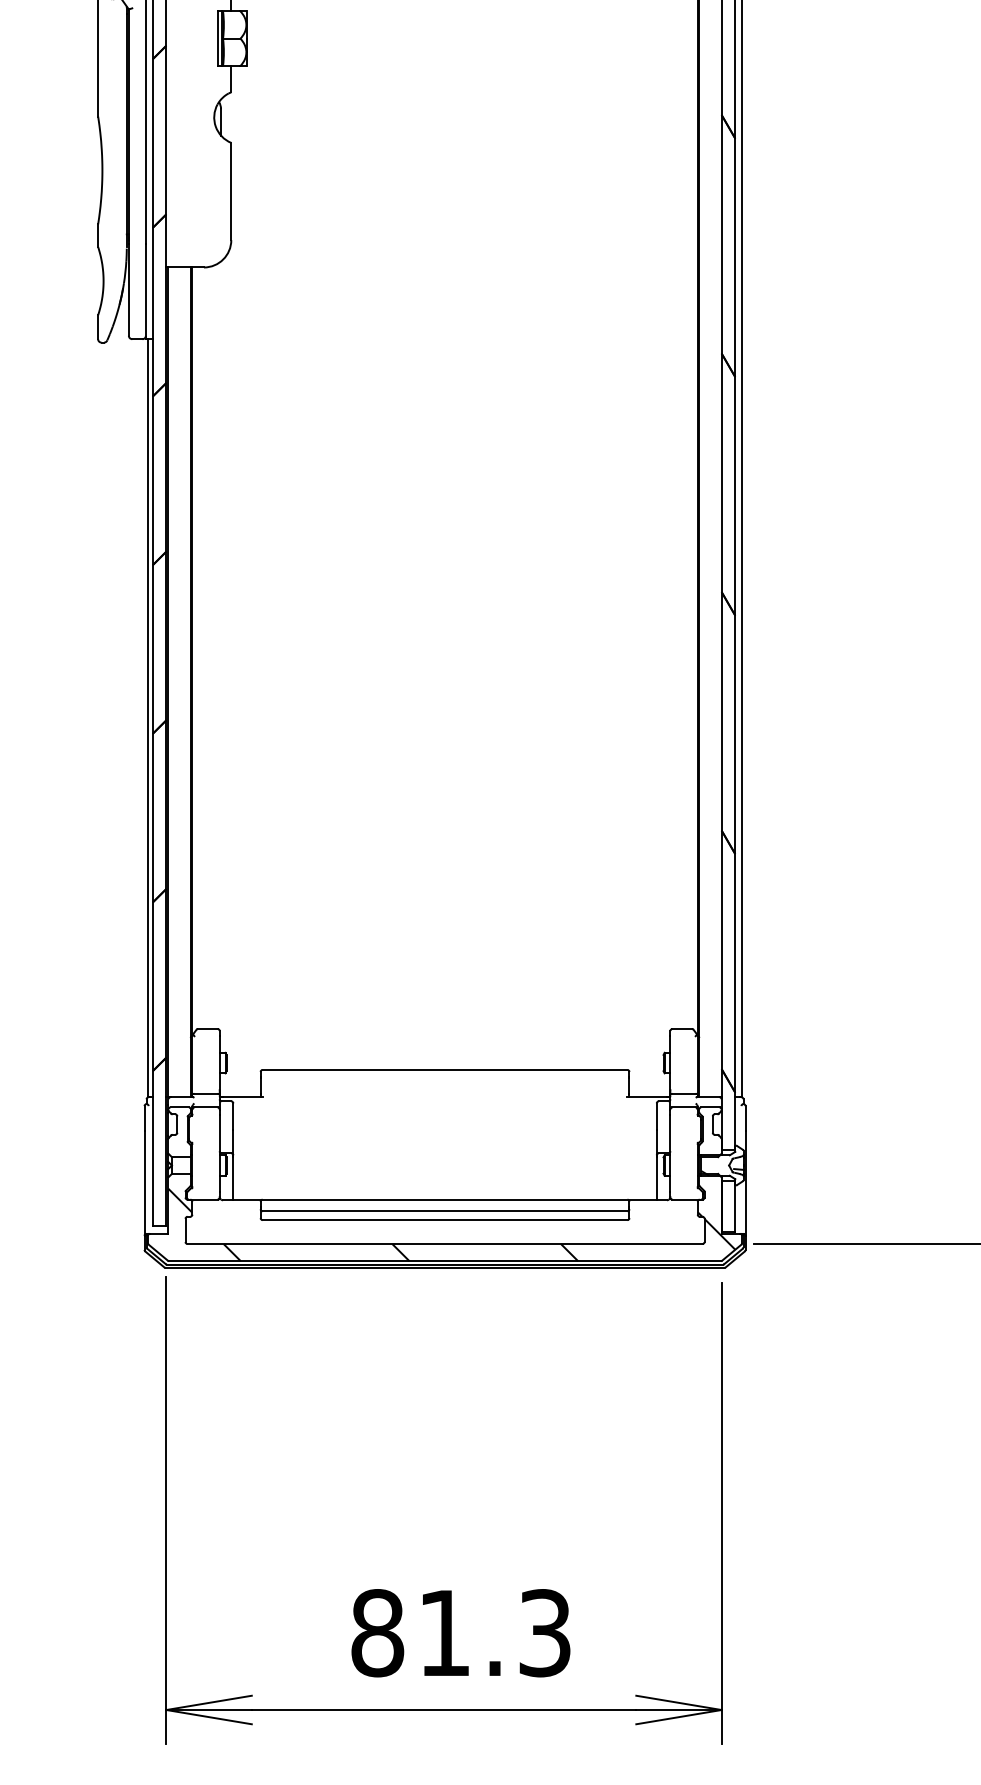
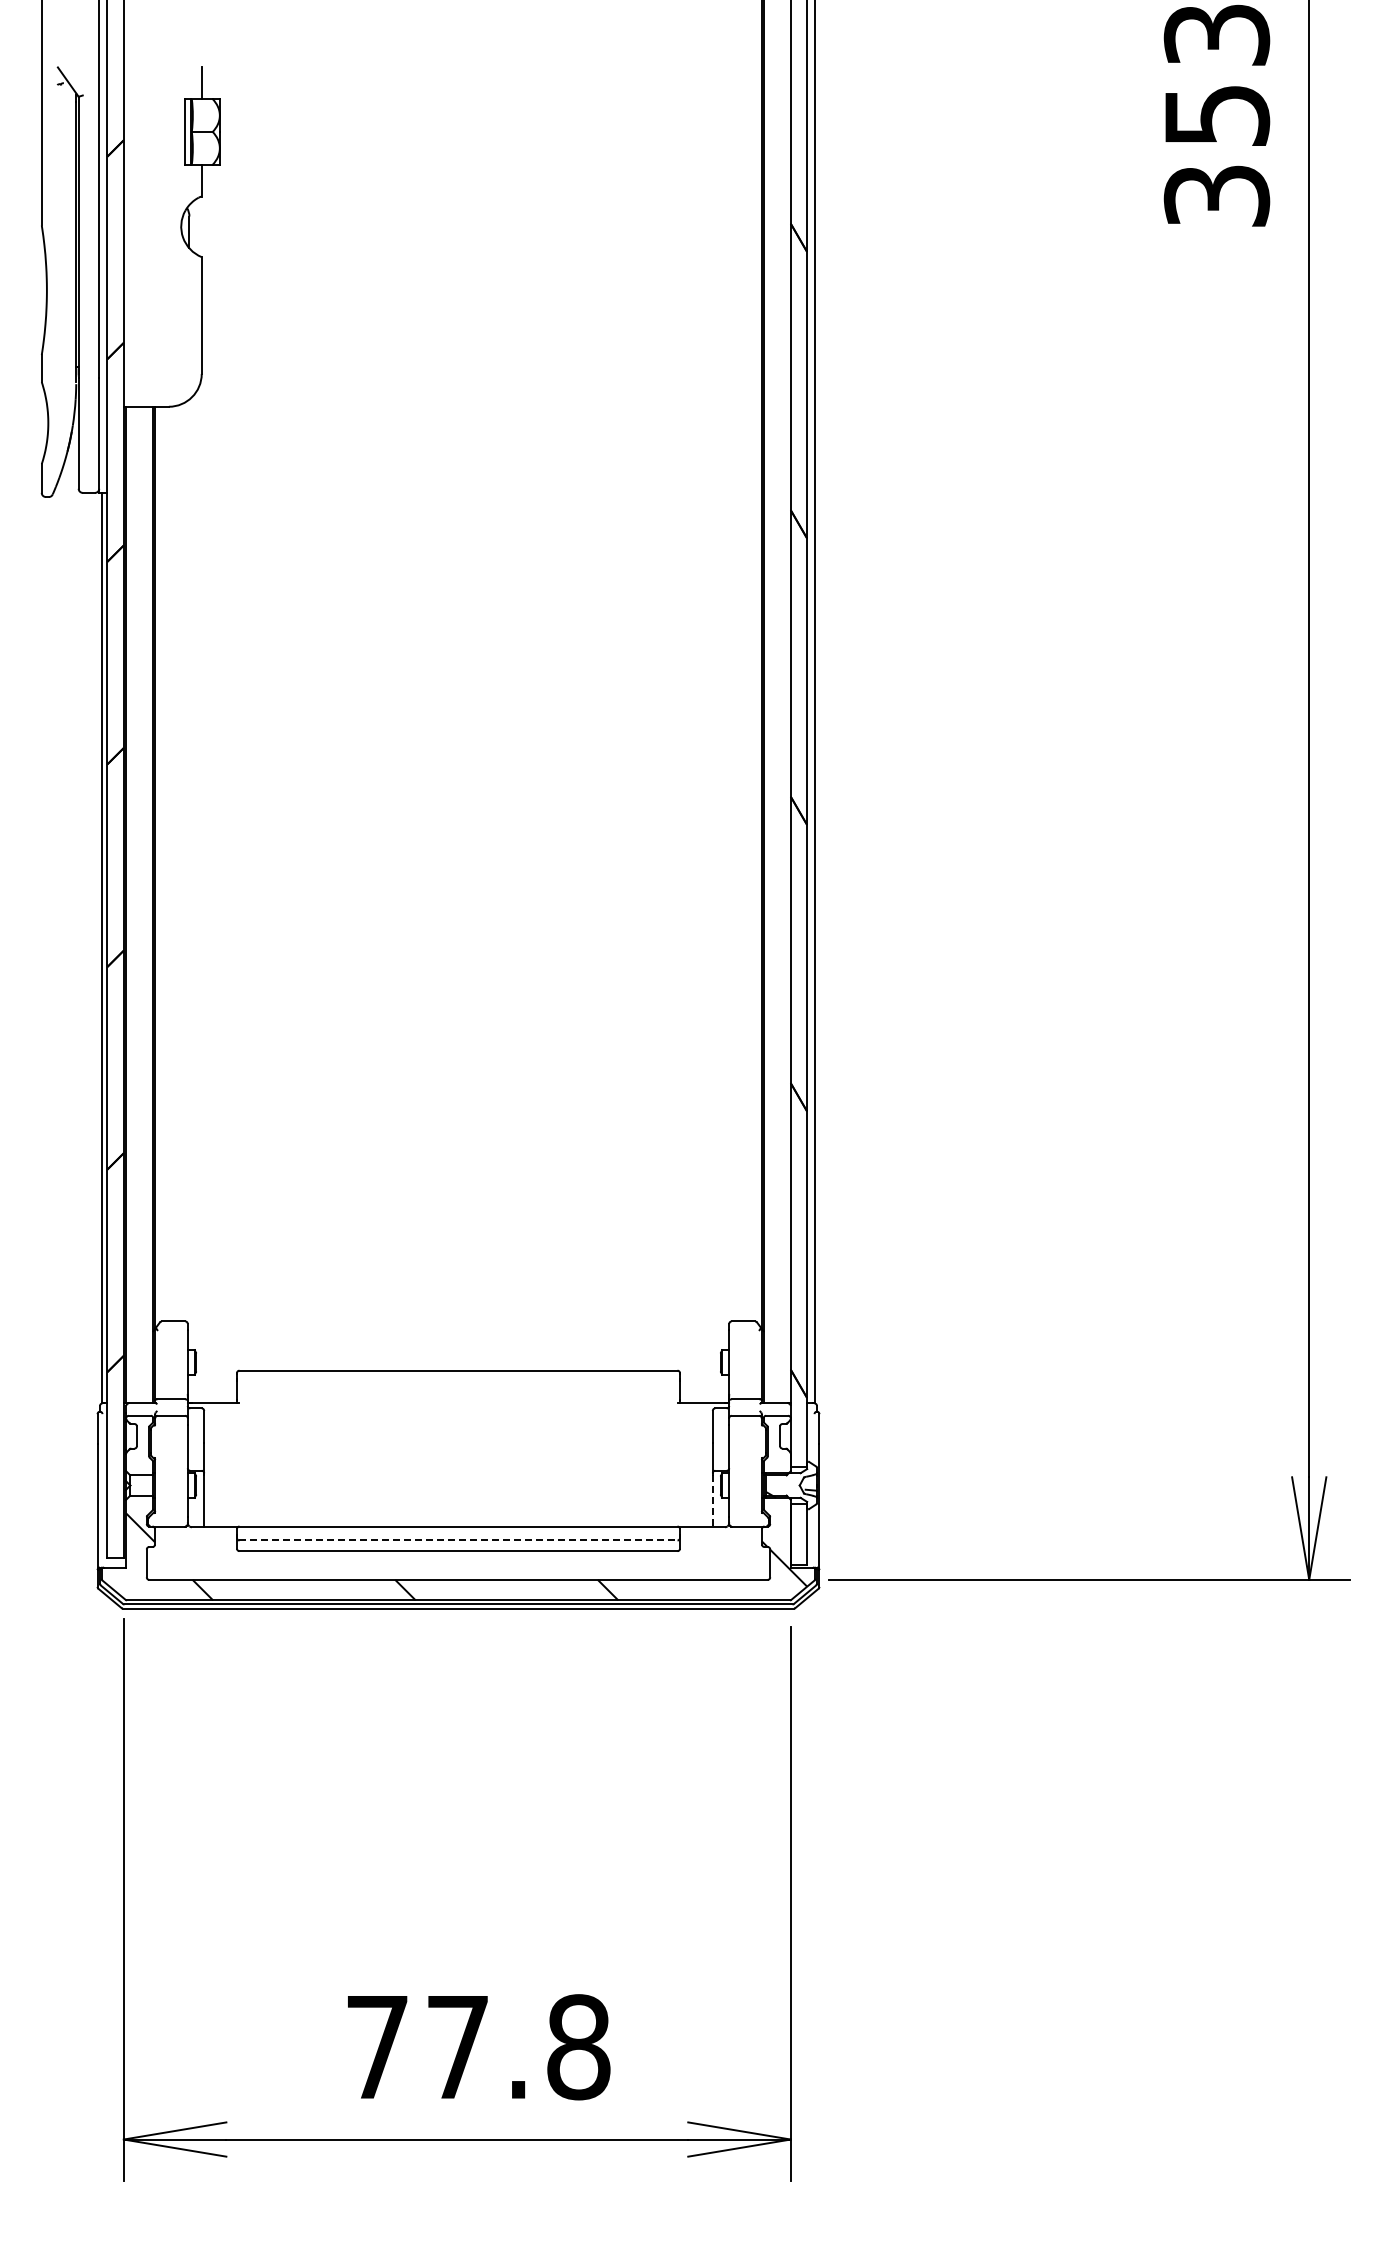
line: (656, 1178) -> (712, 1501), solid -> dashed
line: (445, 1211) -> (459, 1540), solid -> dashed
text: (461, 1633) -> (478, 2047), 81.3 -> 77.8

